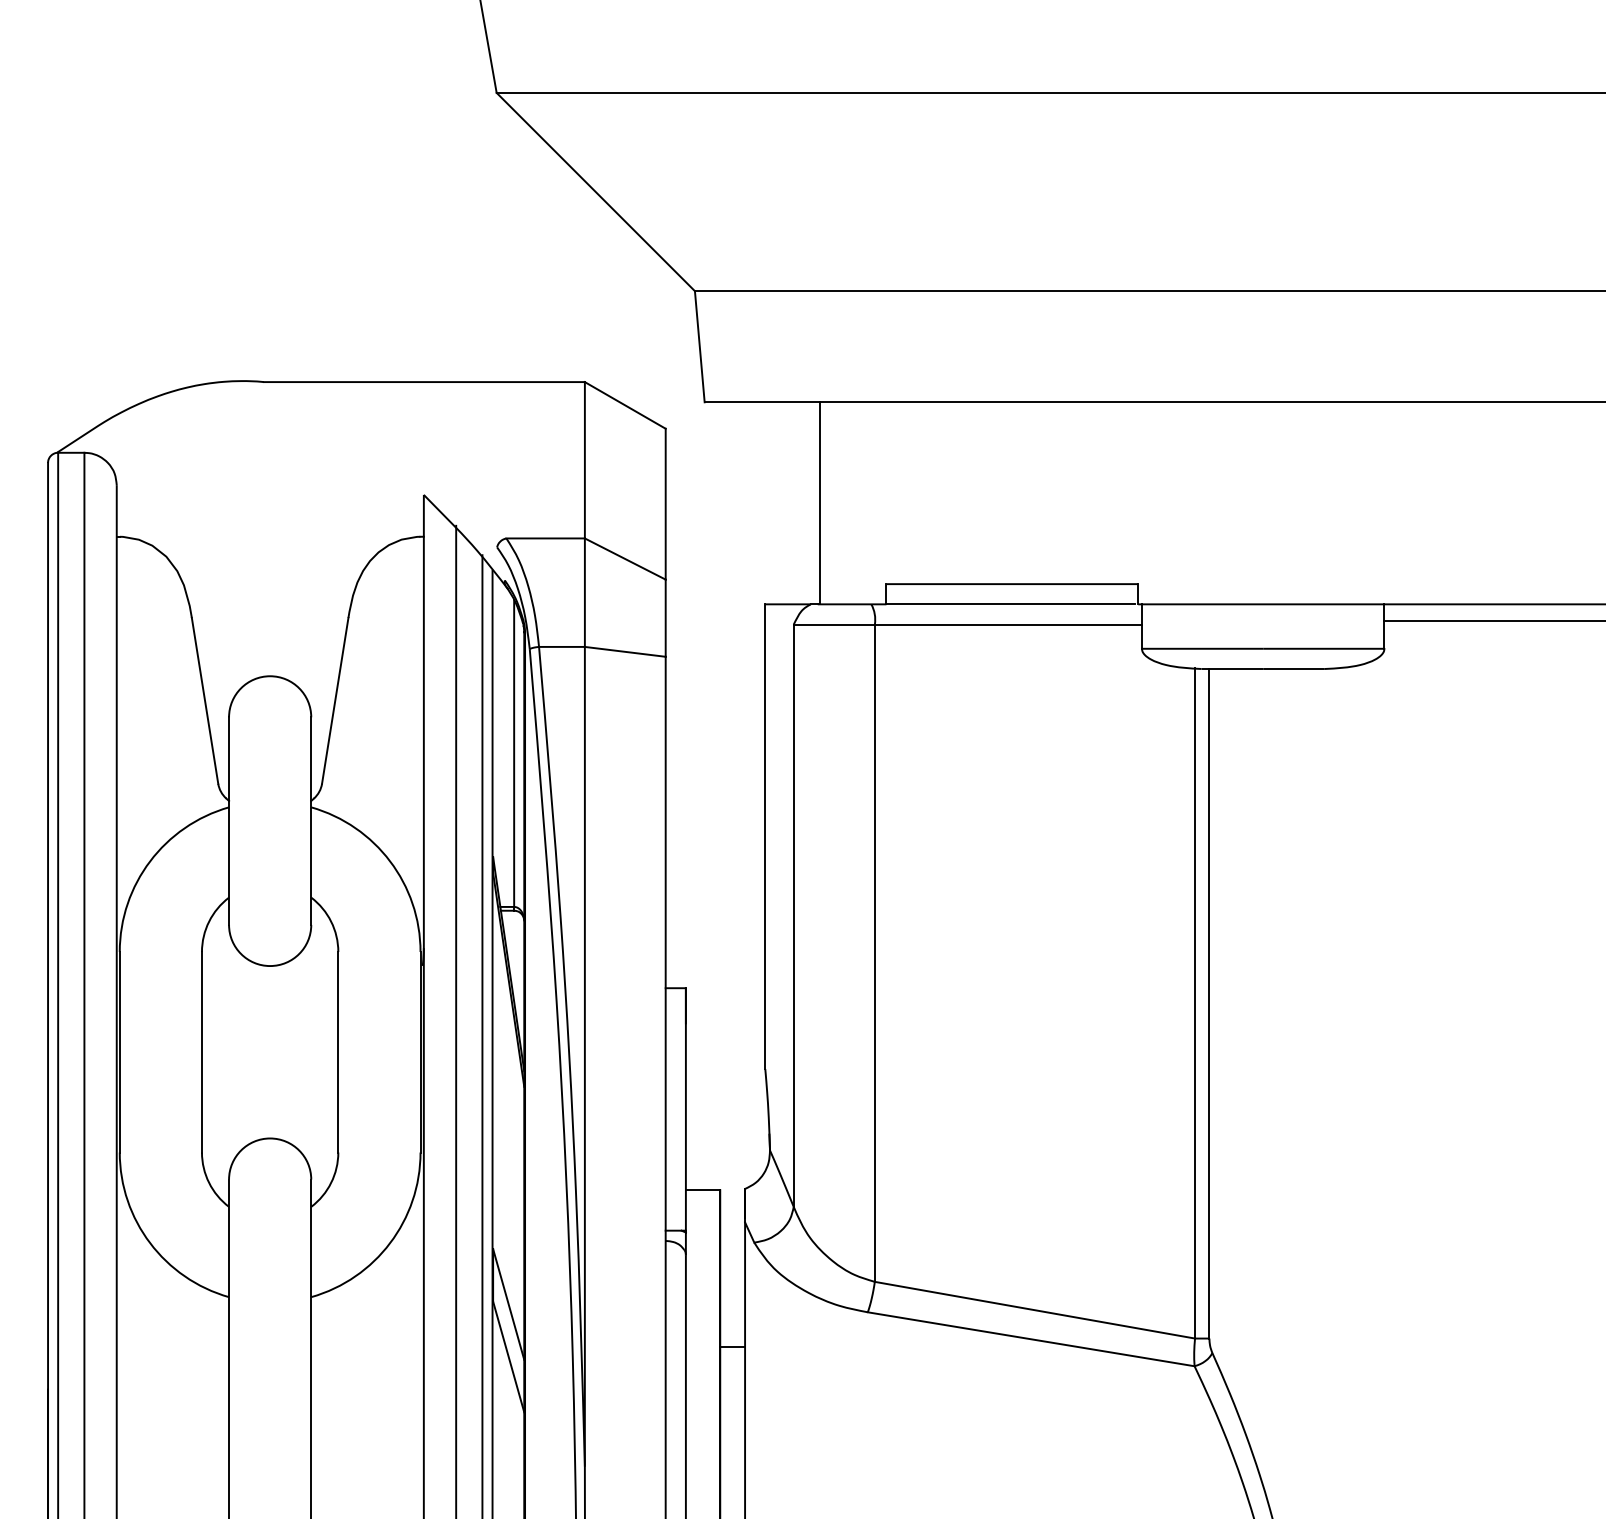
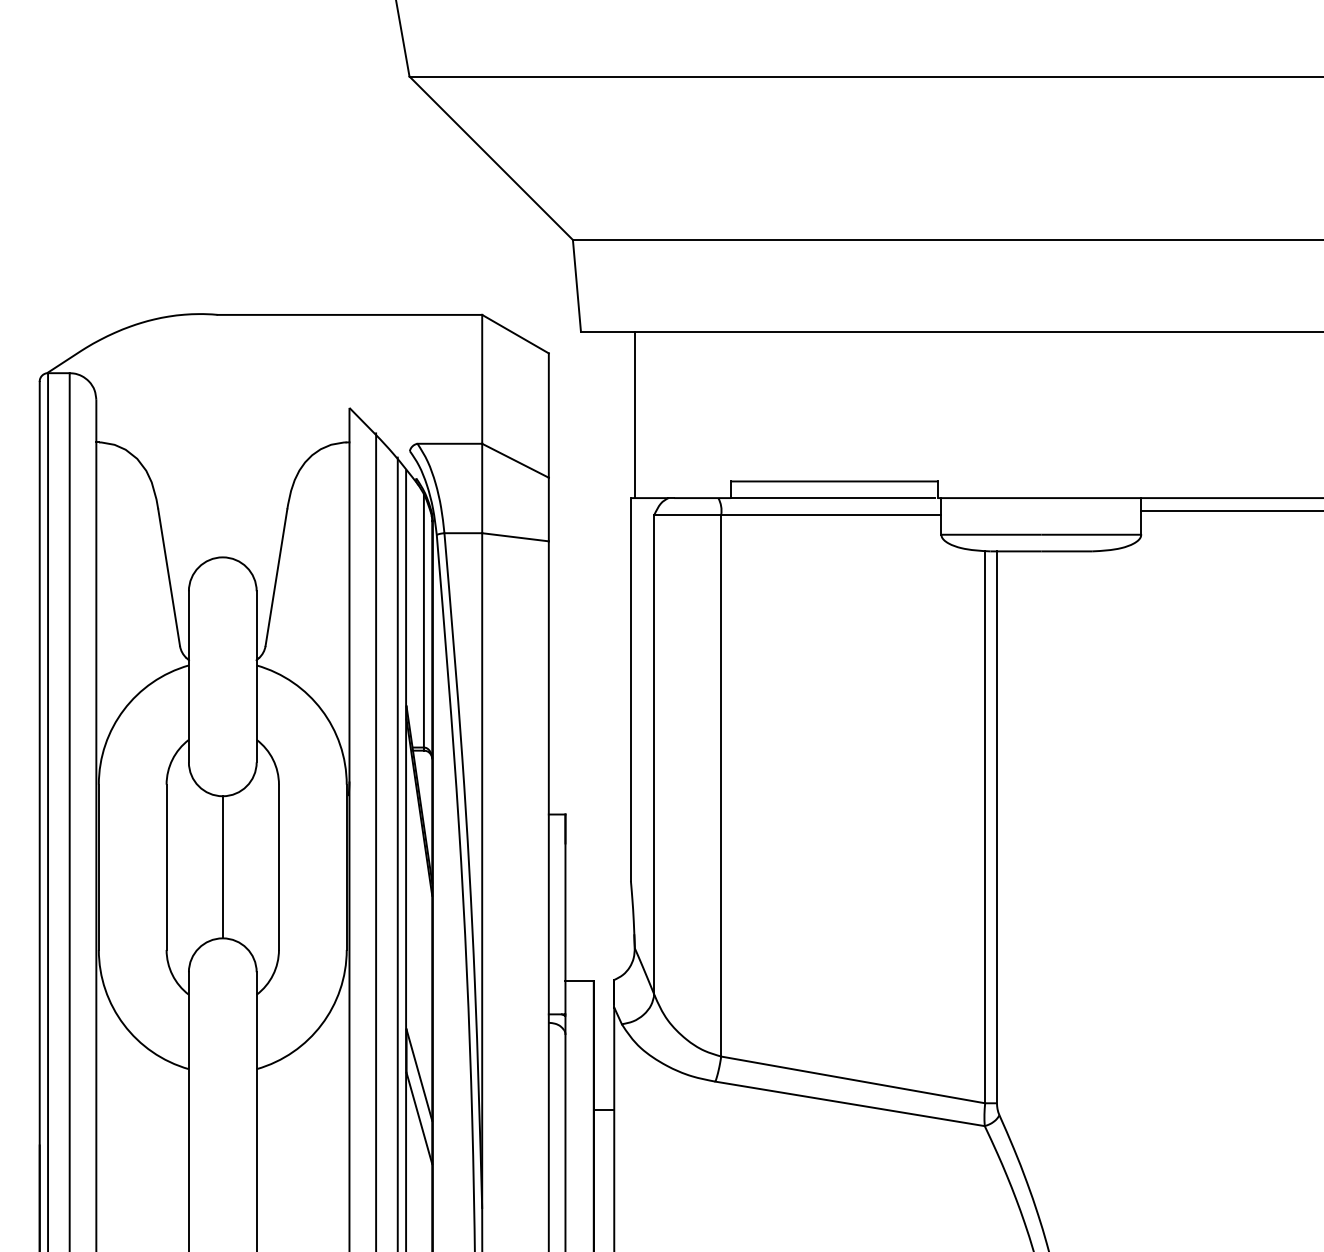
line: (820, 502) -> (635, 414), moved
line: (269, 1052) -> (222, 867), added

